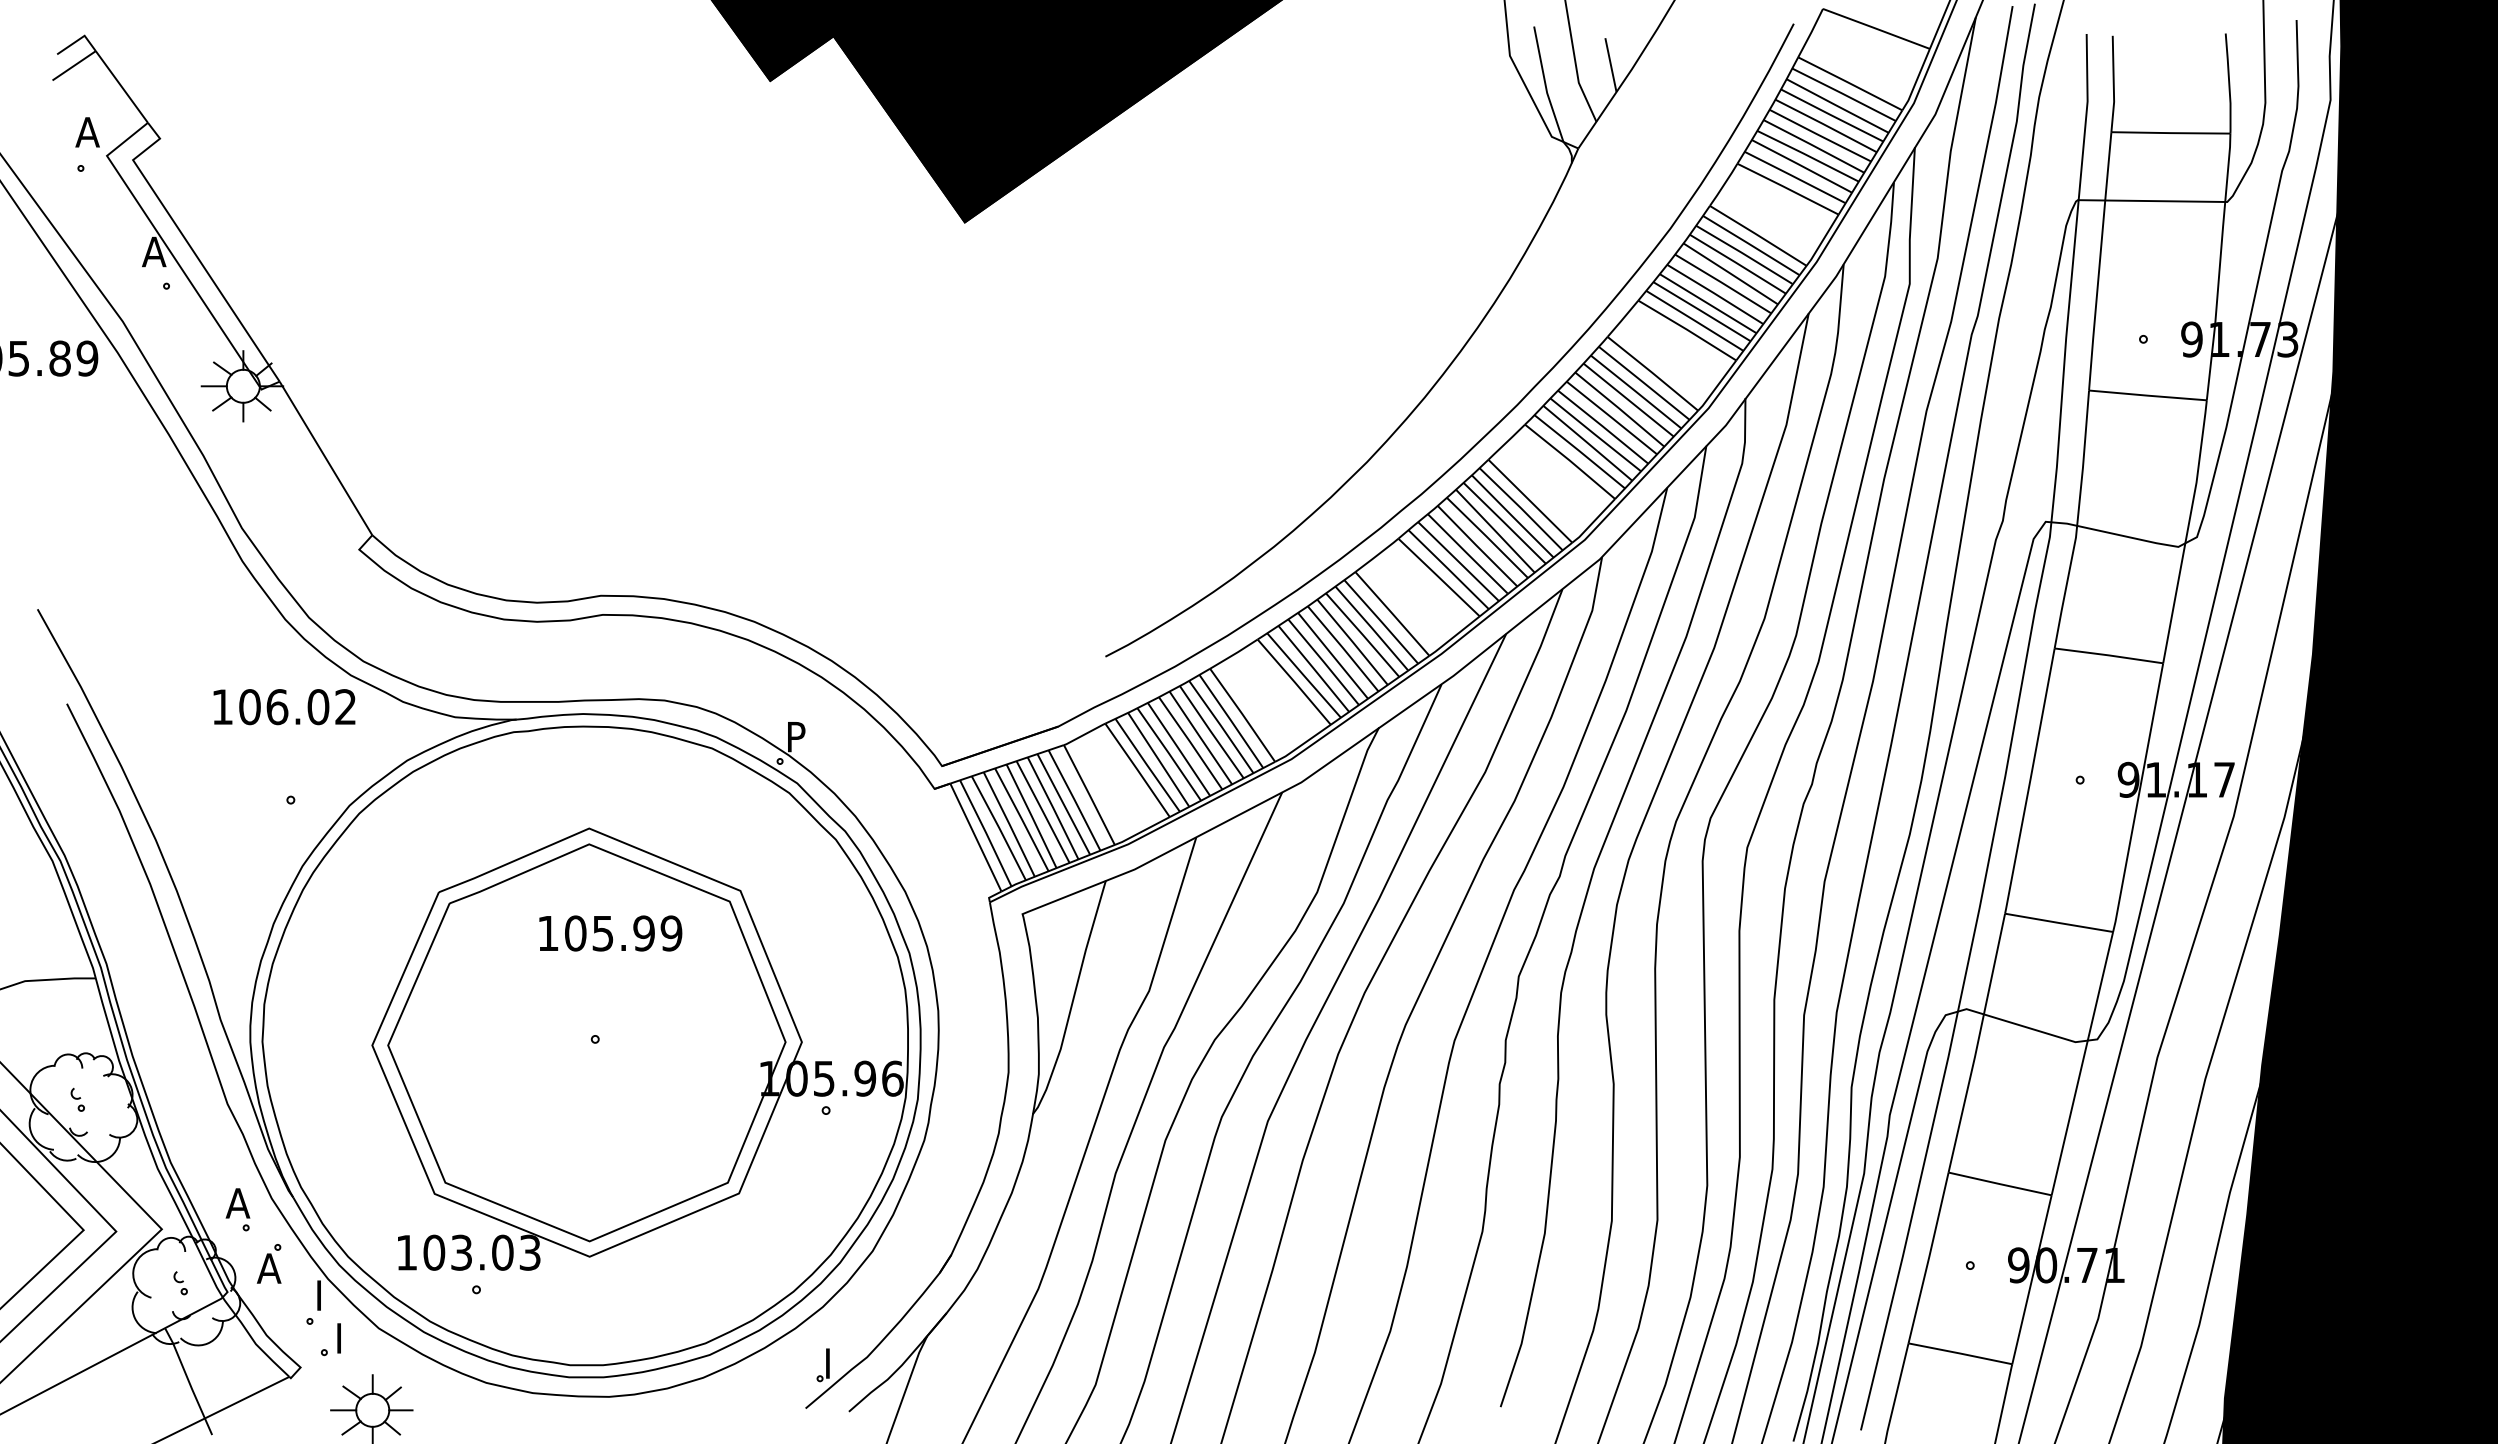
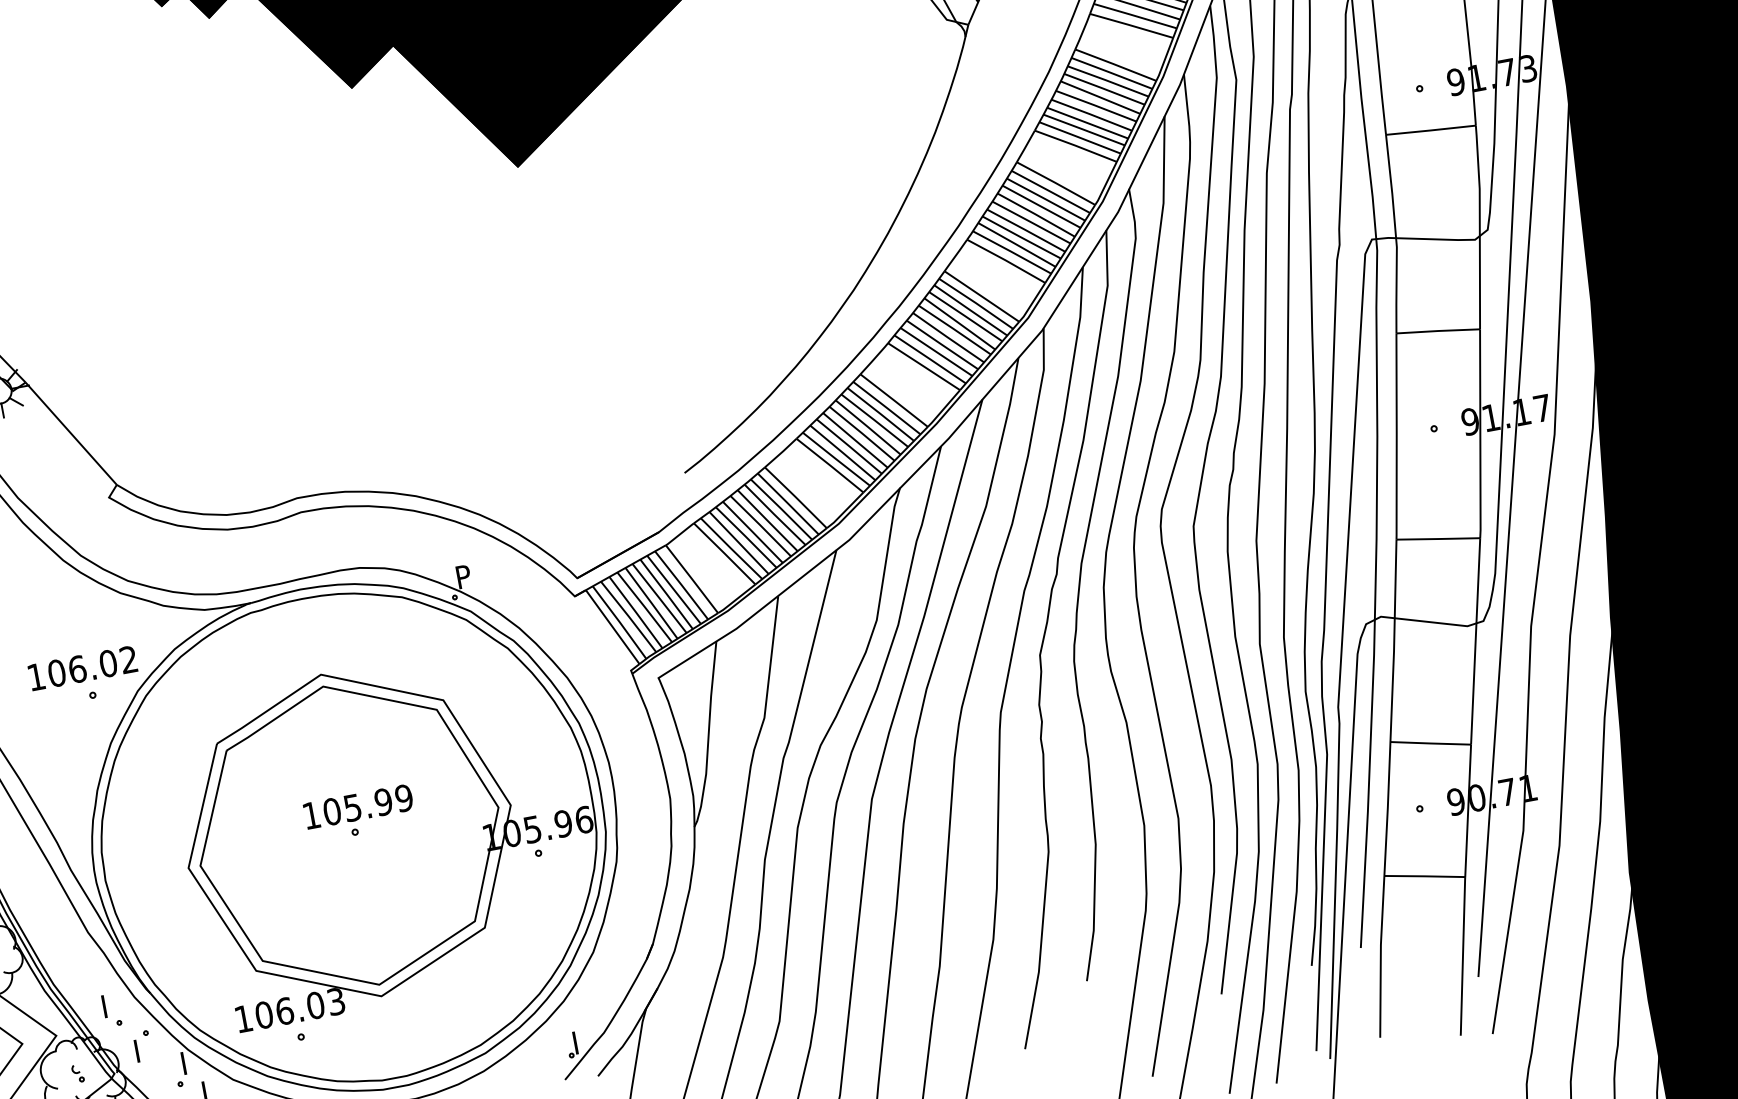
text: (284, 707) -> (82, 668), moved
text: (610, 933) -> (358, 806), moved
text: (237, 1203) -> (109, 1005), A -> I
text: (461, 1252) -> (284, 1011), 103.03 -> 106.03
text: (268, 1268) -> (141, 1050), A -> I

